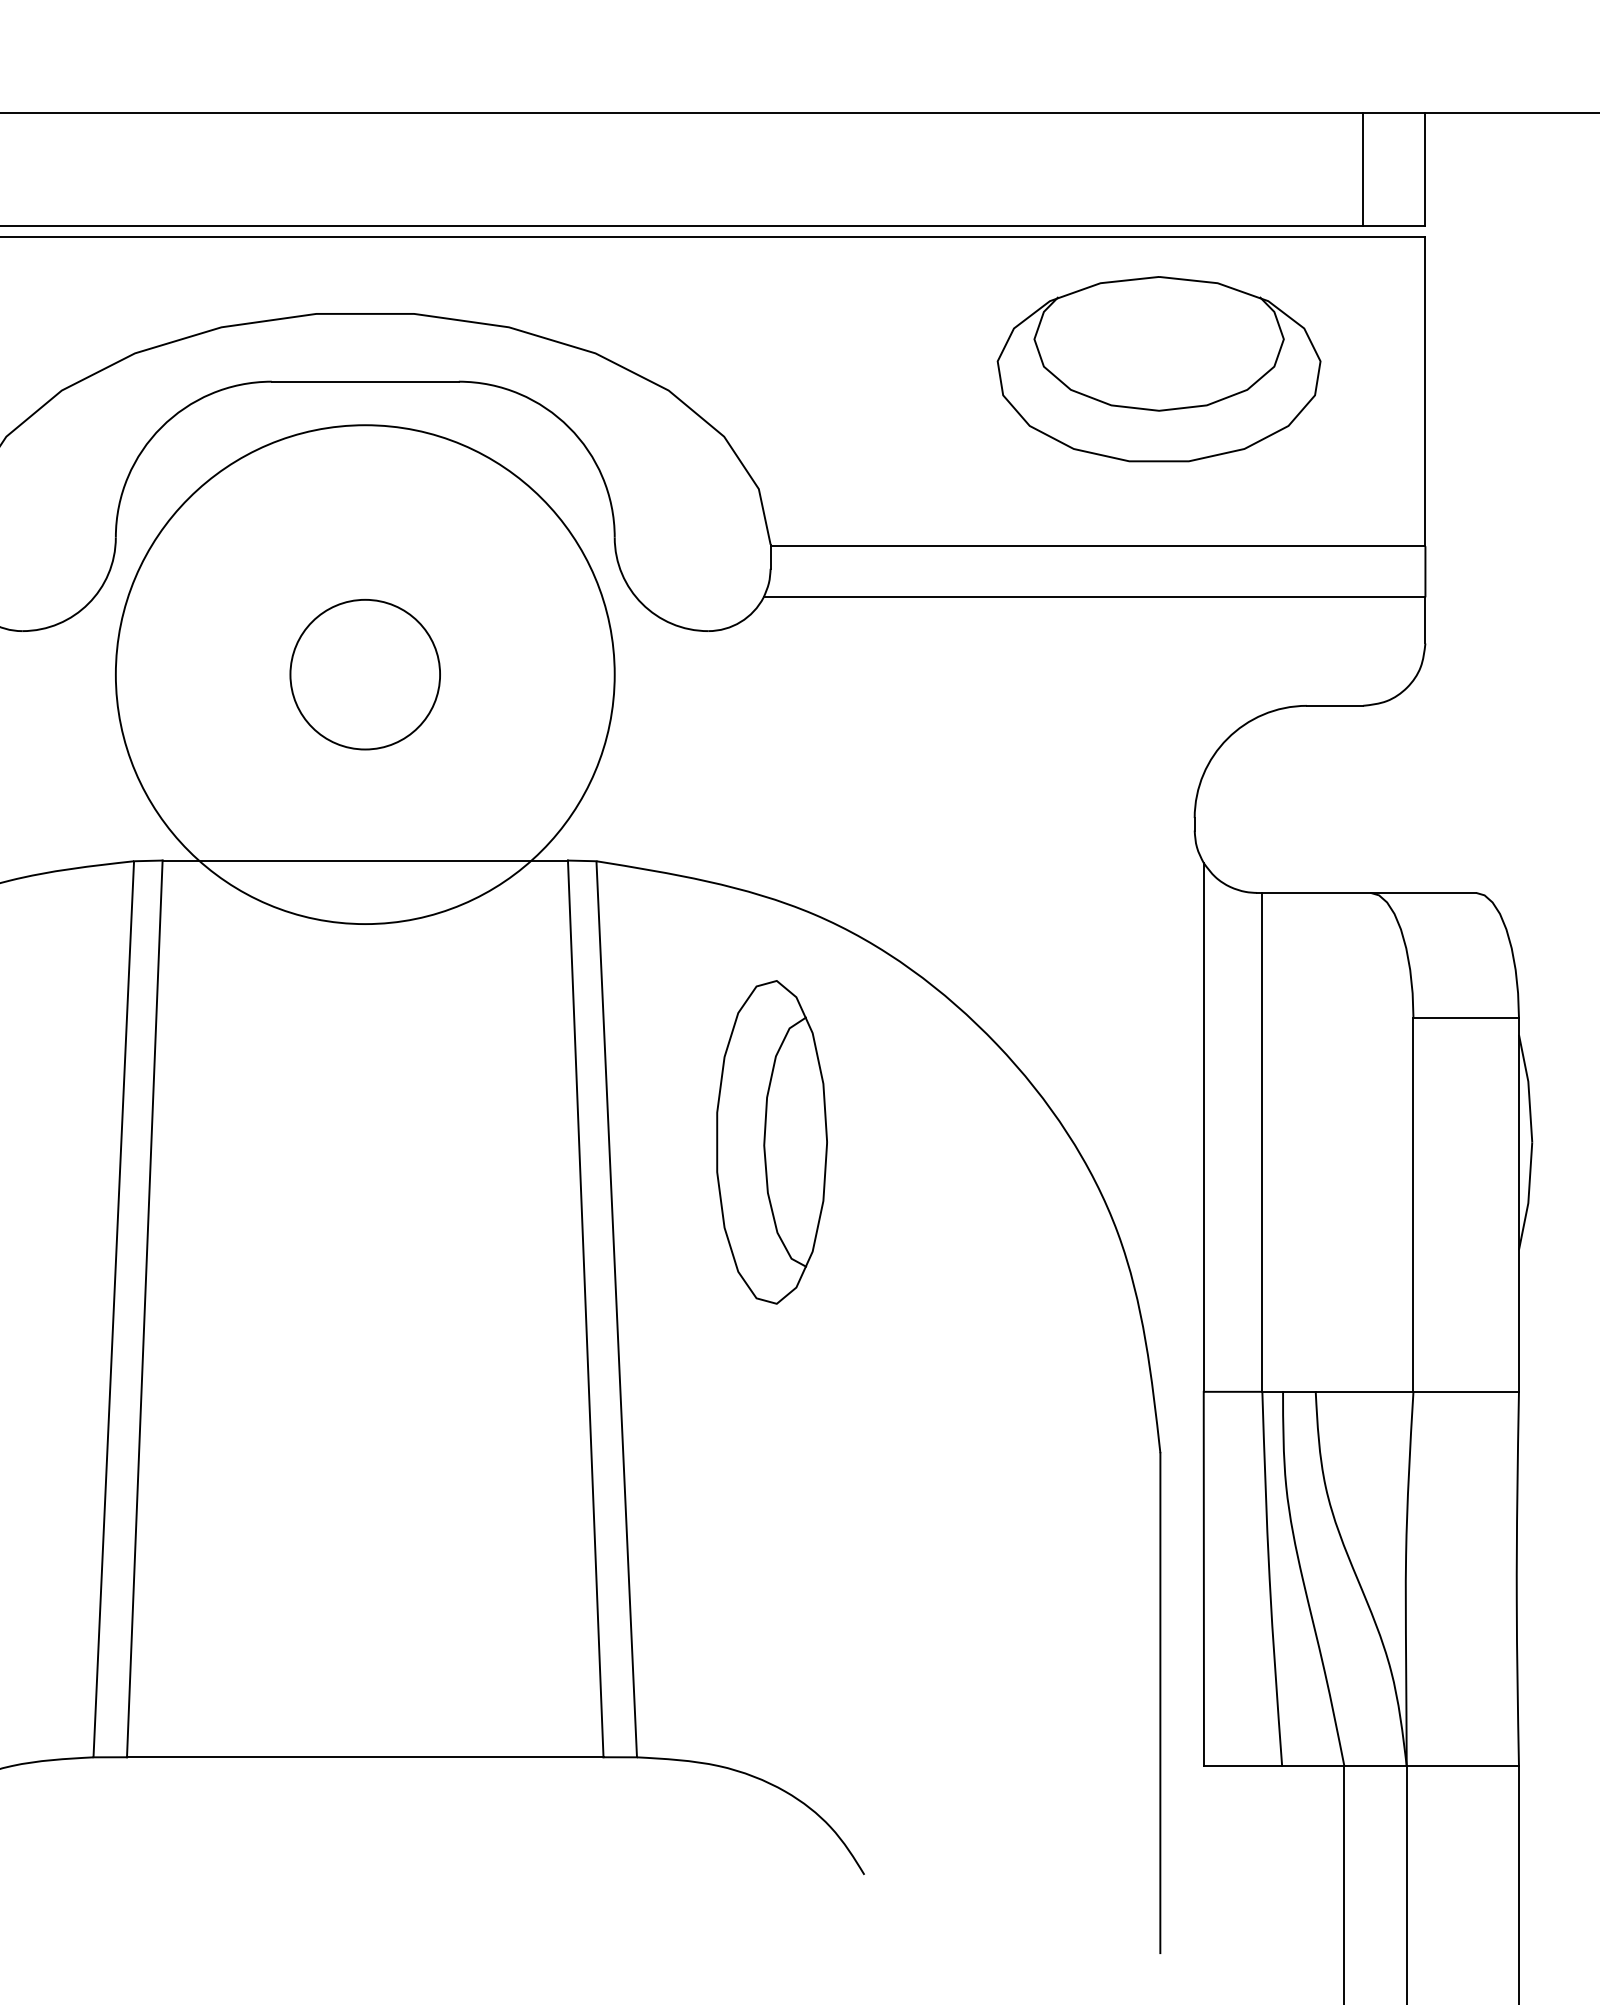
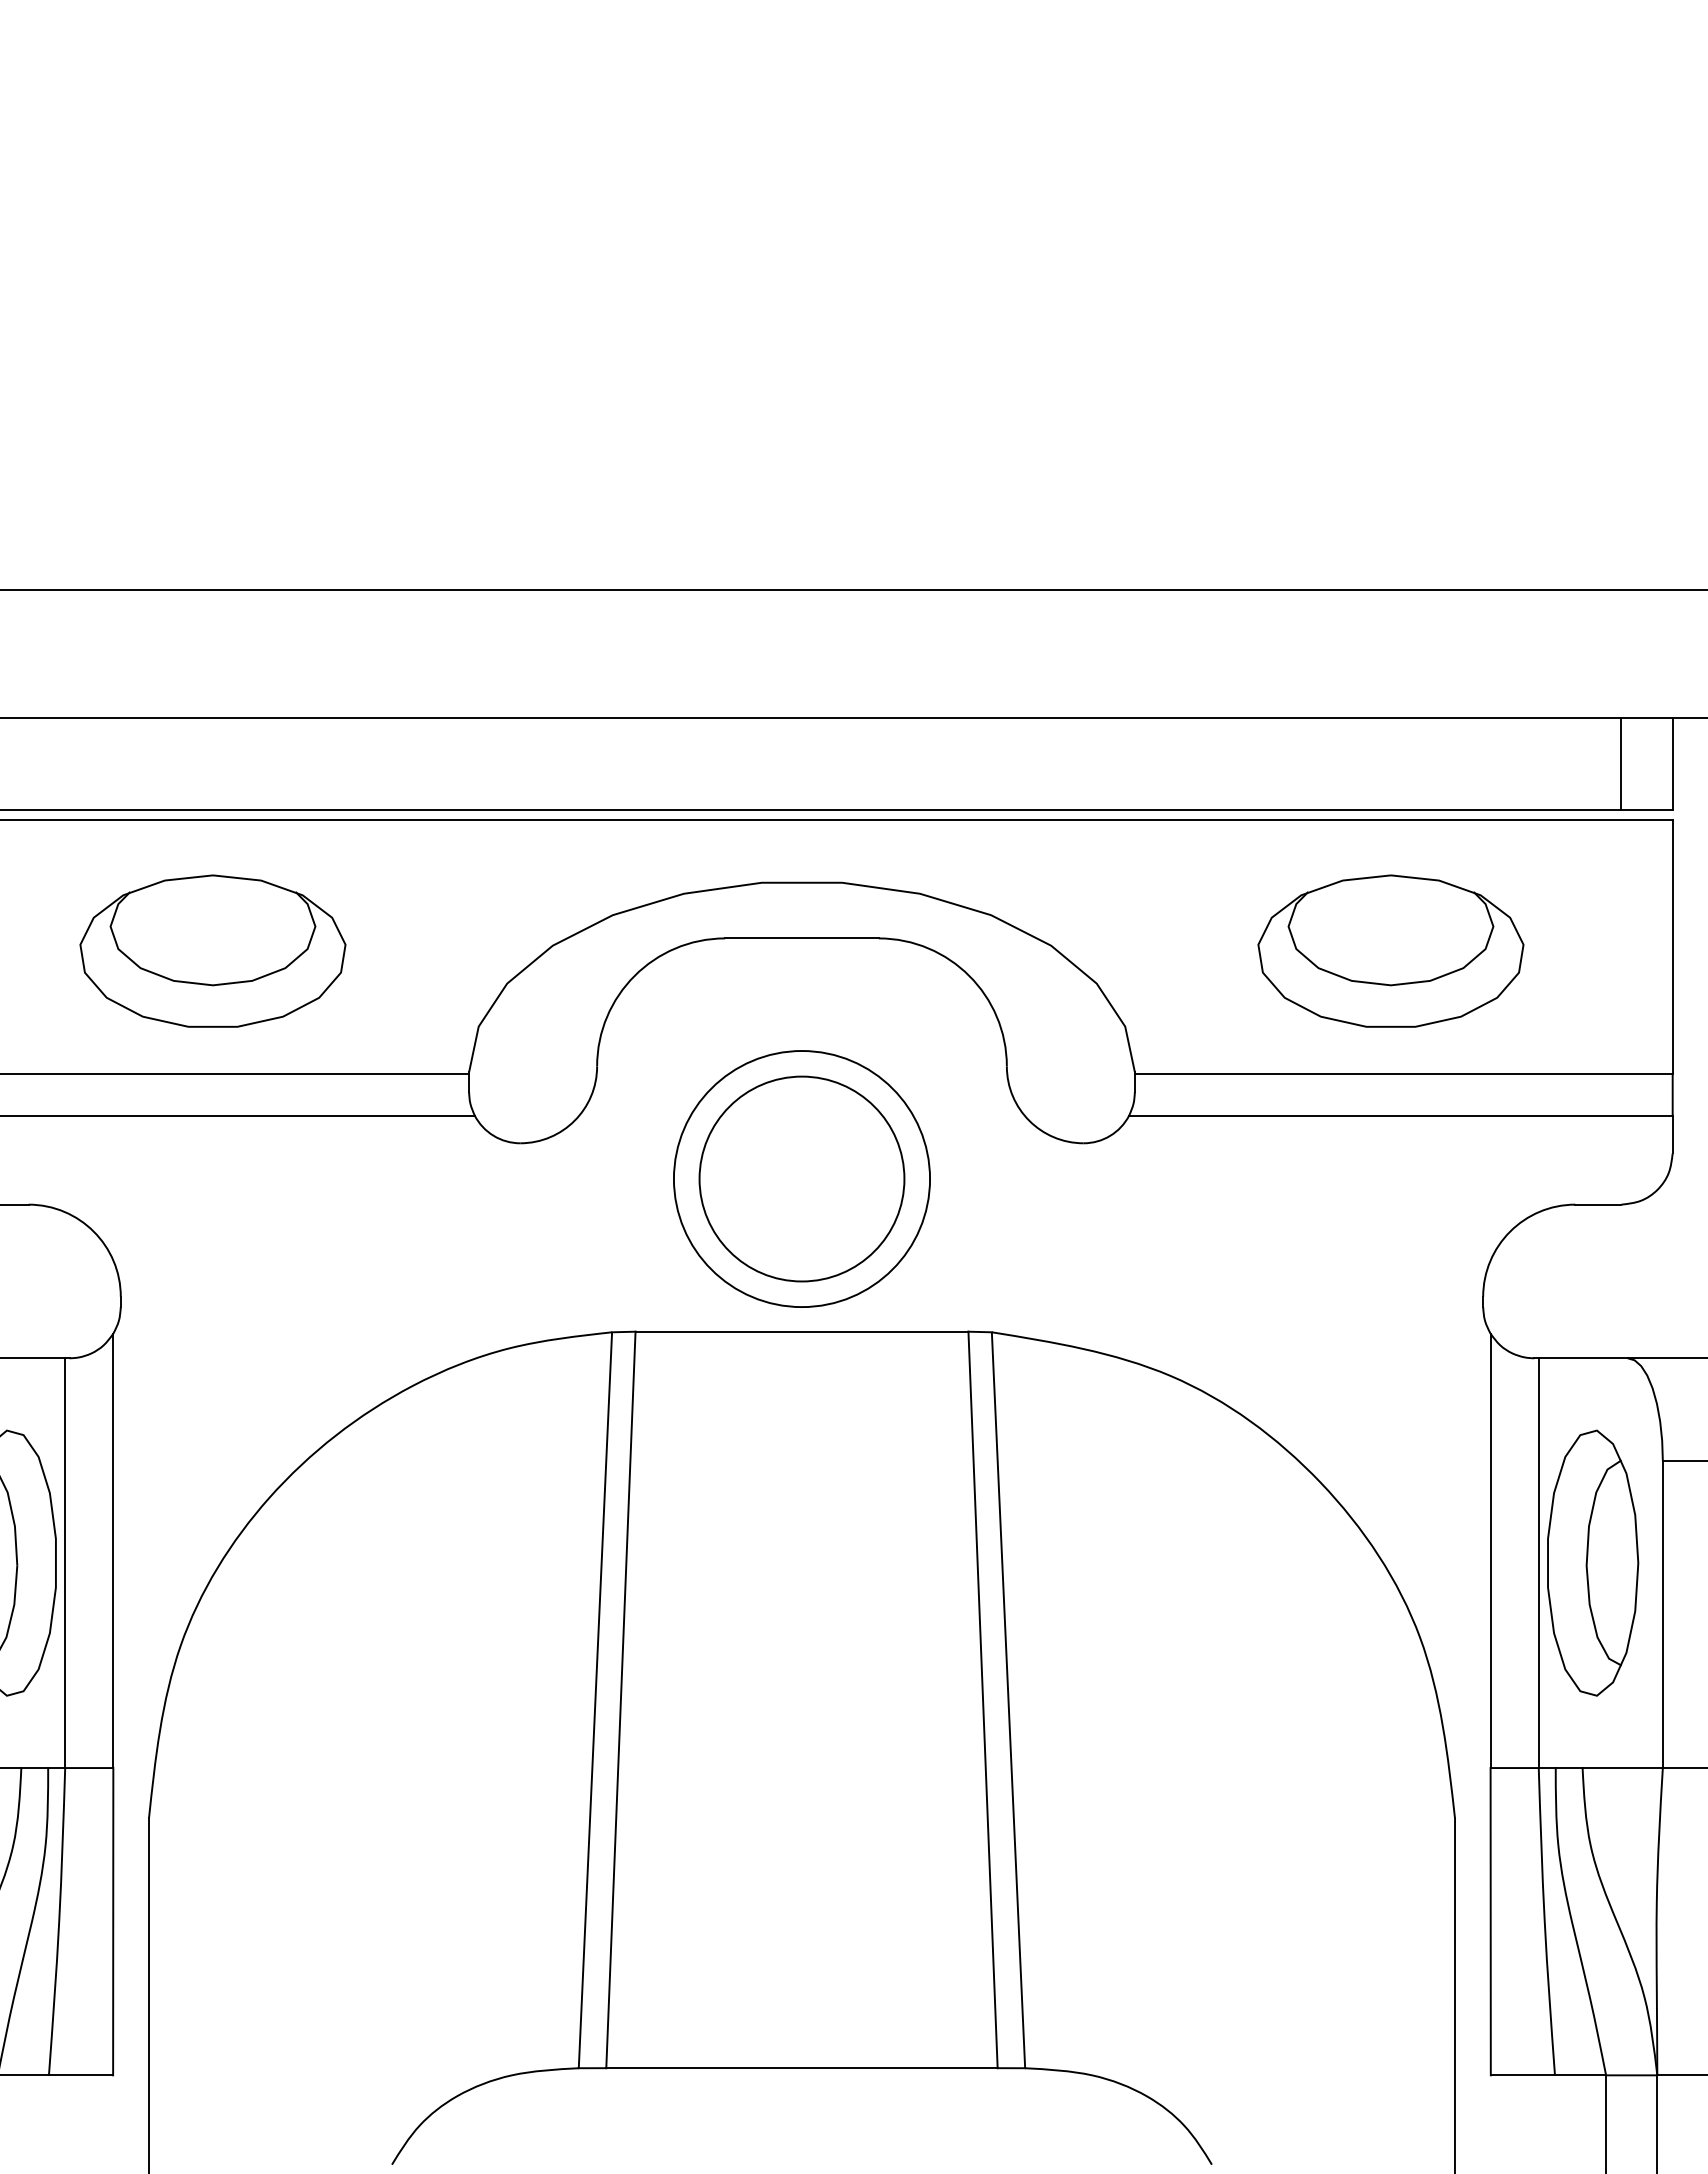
part: (1158, 368) -> (1390, 950), moved
circle: (364, 674) -> (801, 1178), size x1.67
circle: (364, 675) -> (801, 1179), size x0.62
part: (772, 1141) -> (1593, 1562), moved

